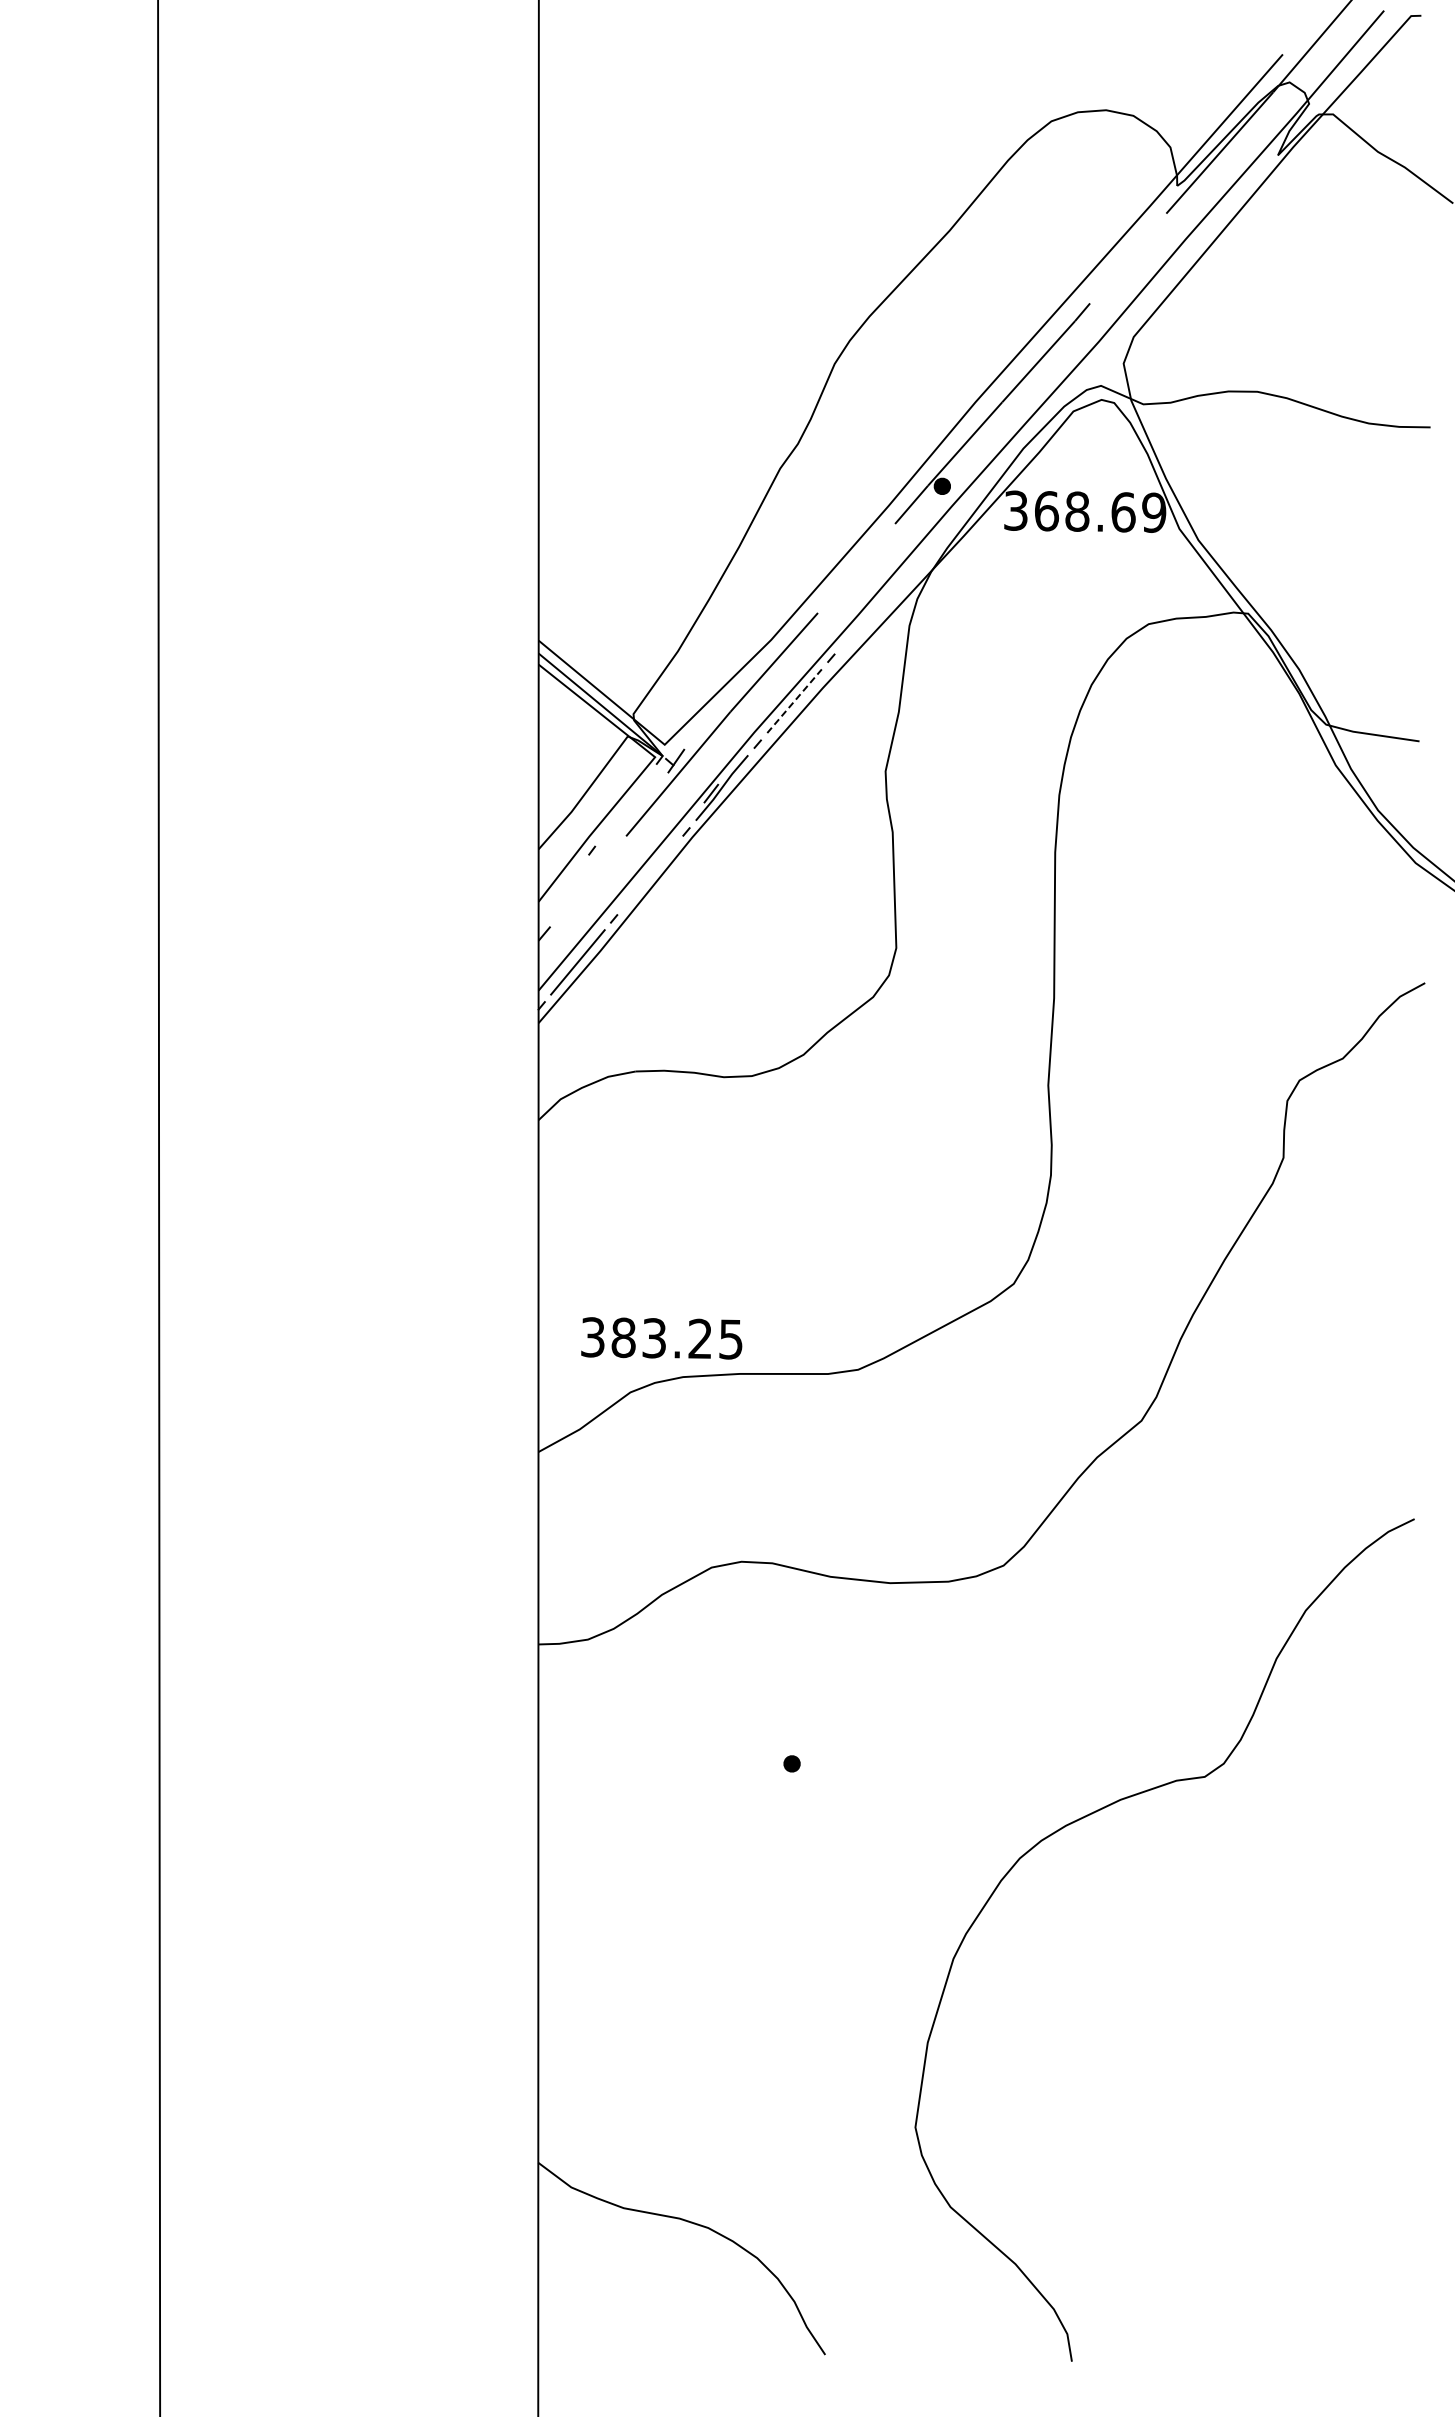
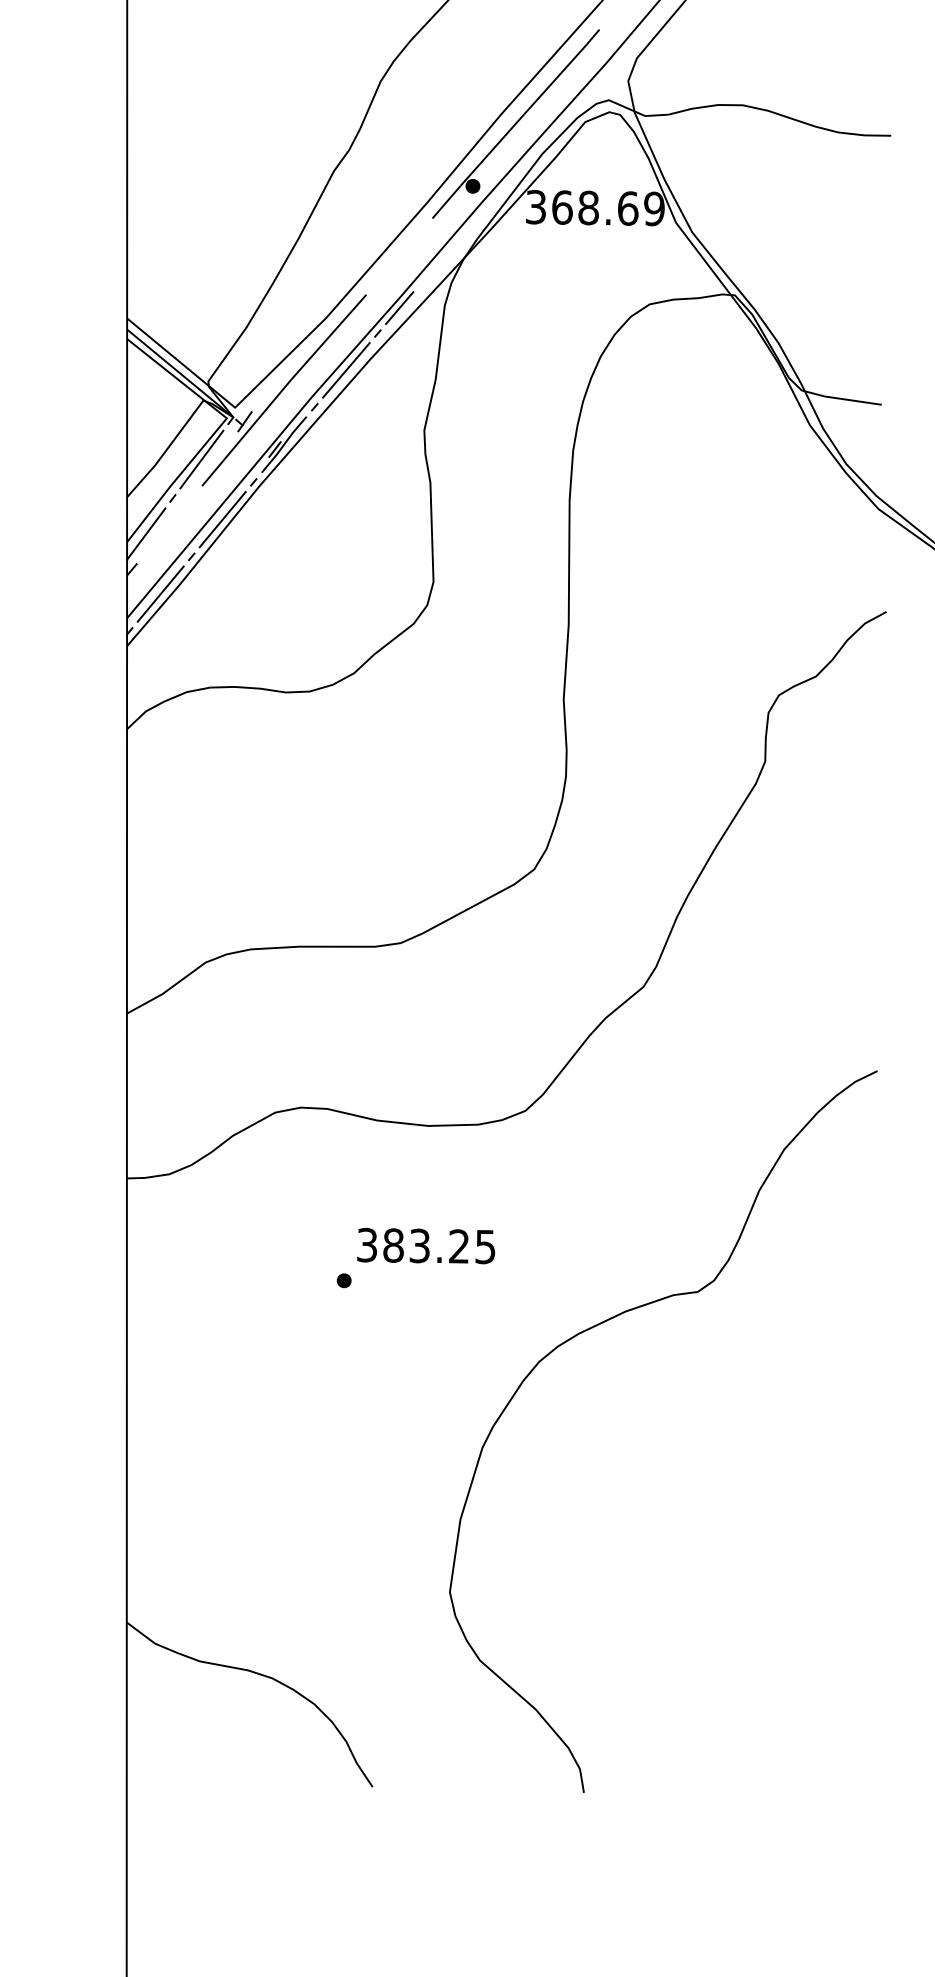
line: (856, 628) -> (399, 308), added
line: (794, 701) -> (346, 370), dashed -> solid
line: (625, 804) -> (201, 458), added
line: (650, 875) -> (222, 519), added
line: (560, 892) -> (145, 534), added
text: (661, 1338) -> (425, 1246), moved

